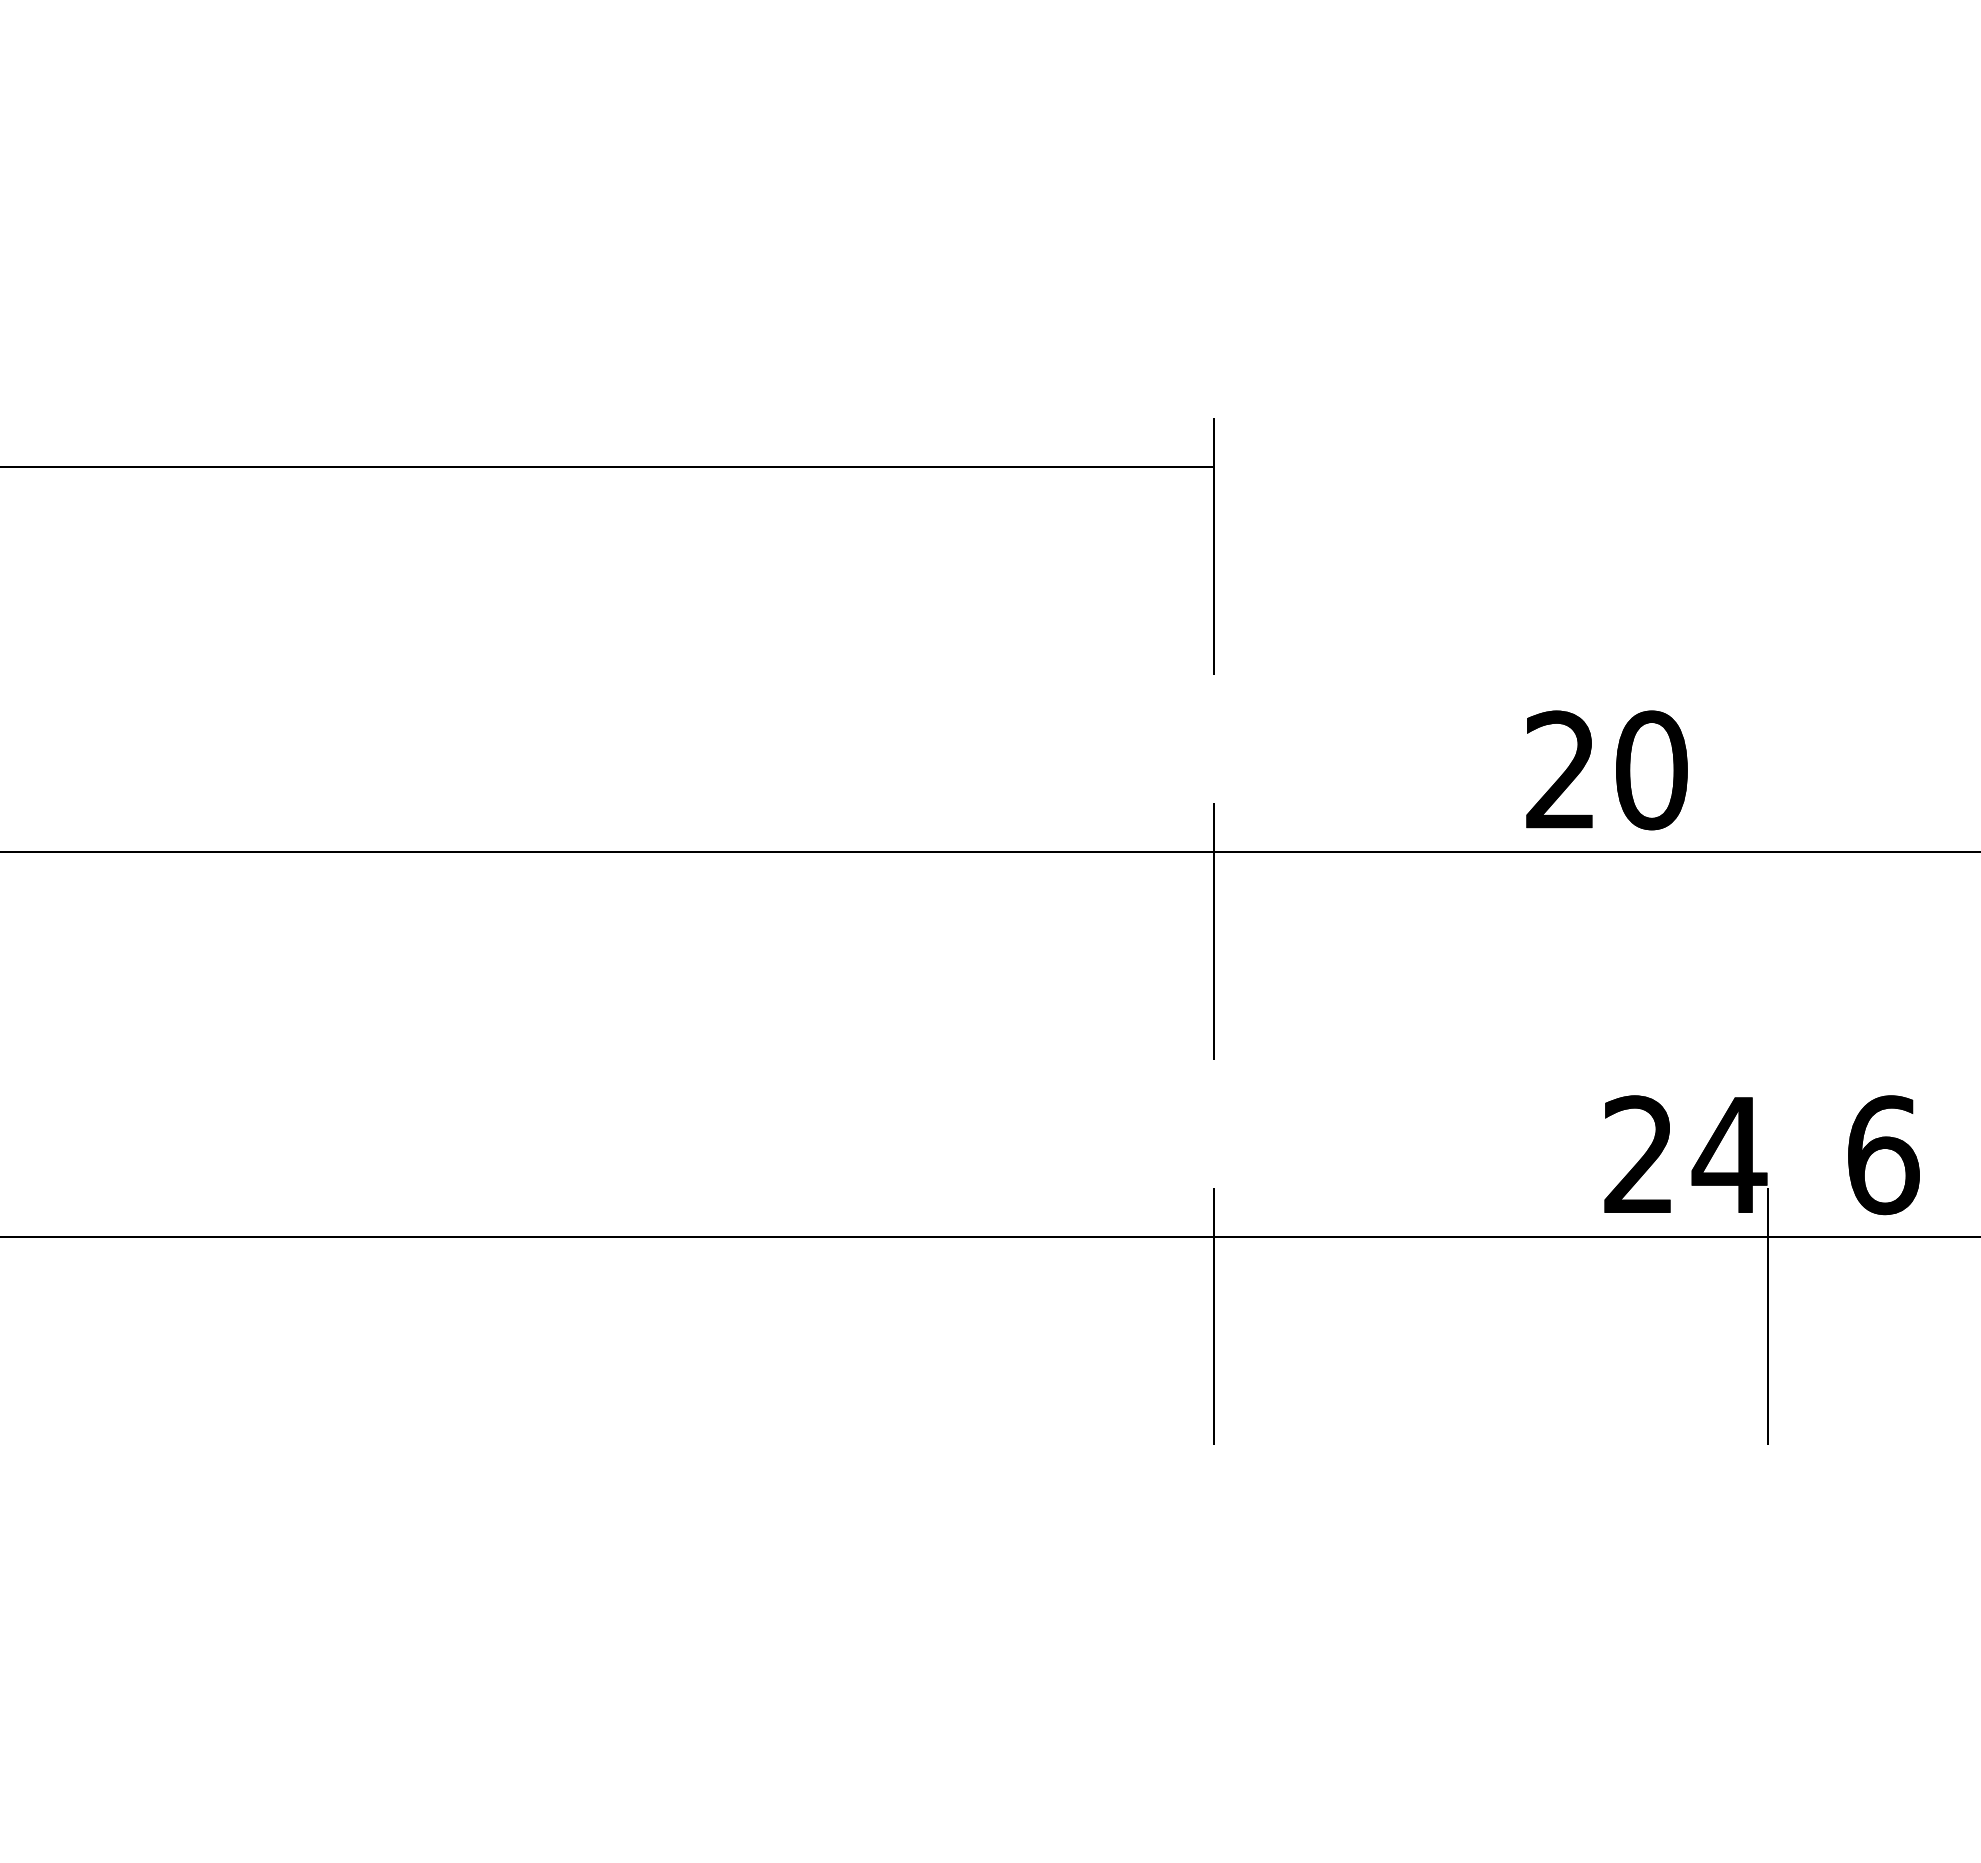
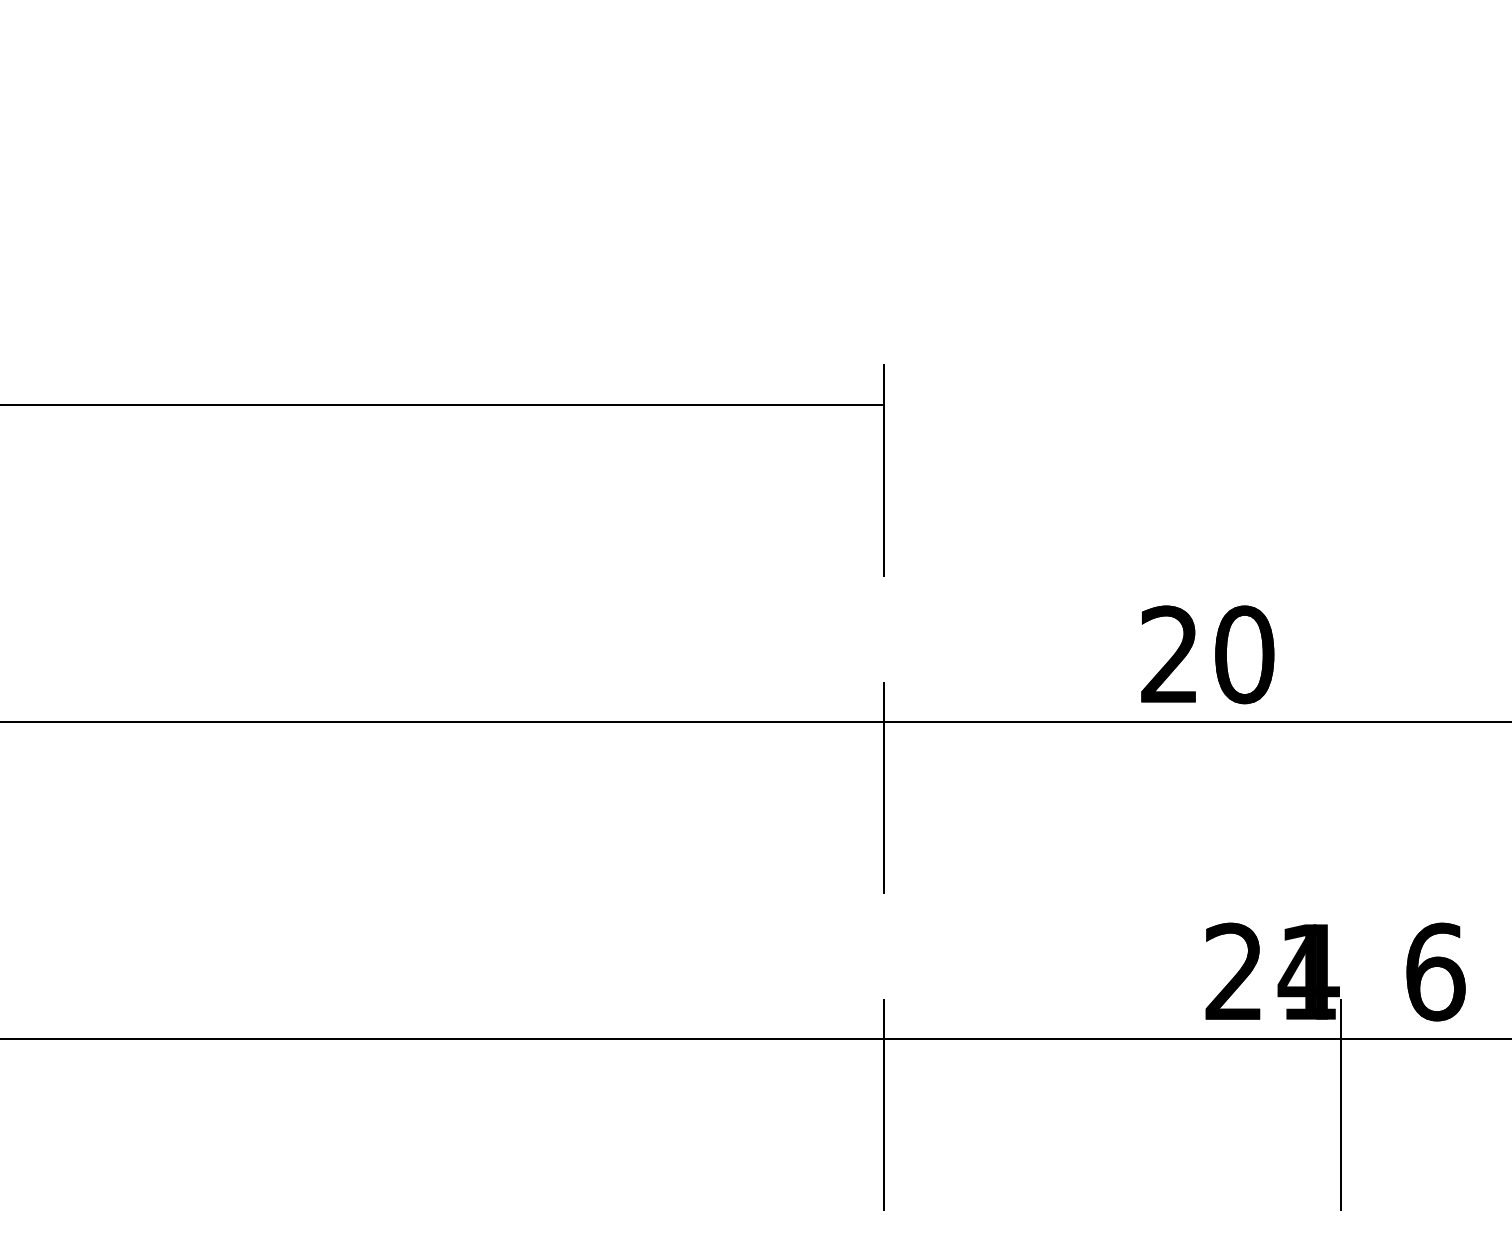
text: (1729, 1154) -> (1308, 971), 24 -> 21

